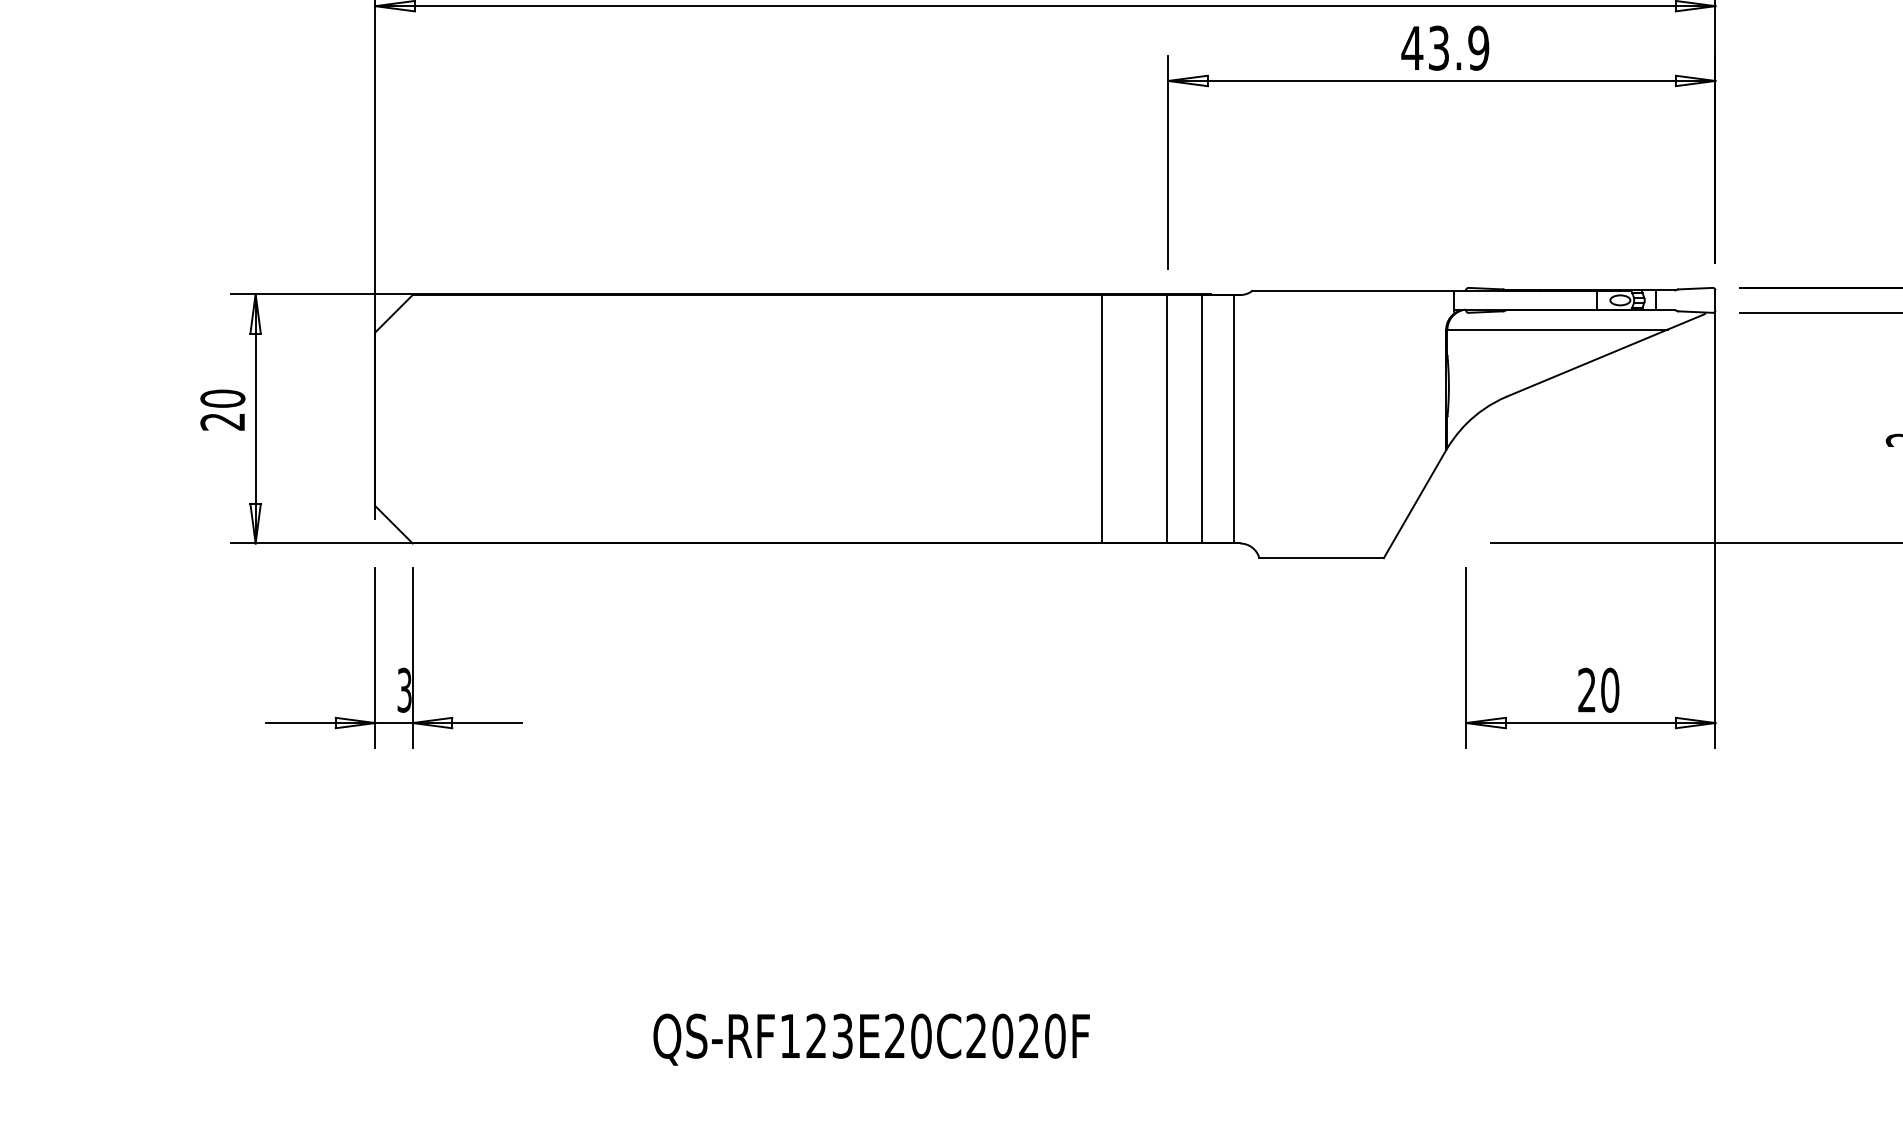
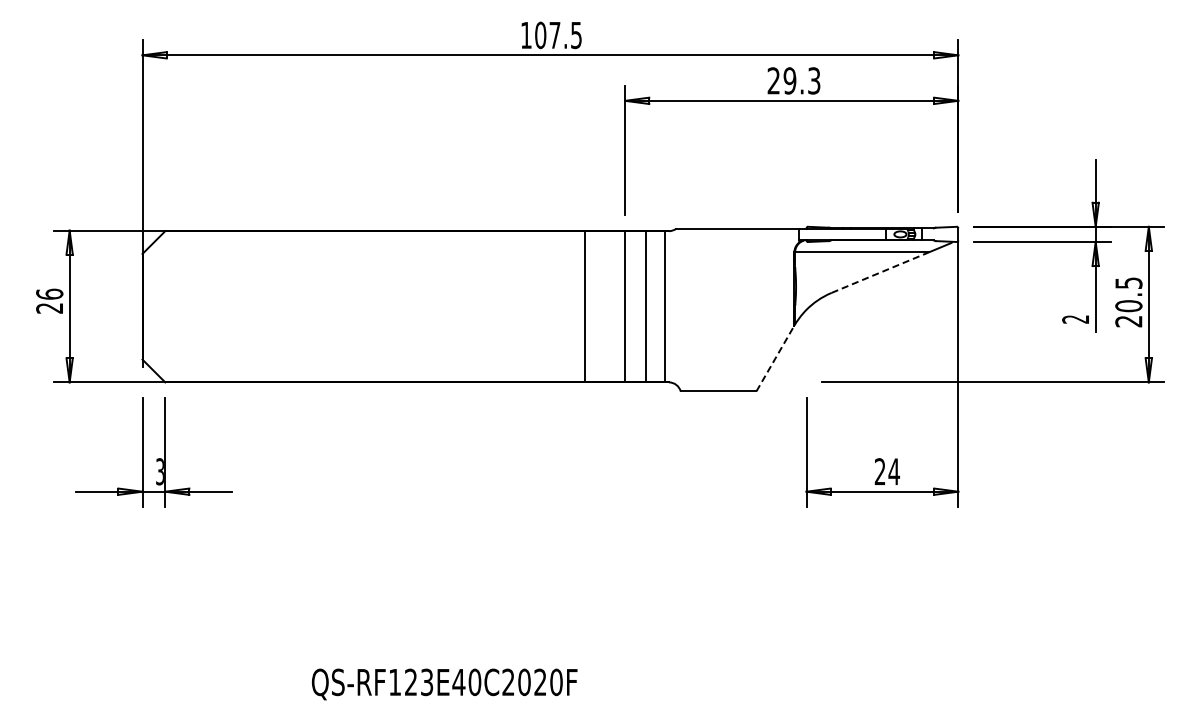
text: (1444, 47) -> (793, 80), 43.9 -> 29.3
line: (1587, 362) -> (880, 272), solid -> dashed
text: (222, 397) -> (49, 293), 20 -> 26
line: (1415, 504) -> (775, 358), solid -> dashed
text: (1610, 689) -> (894, 471), 20 -> 24
text: (894, 1034) -> (458, 681), QS-RF123E20C2020F -> QS-RF123E40C2020F

